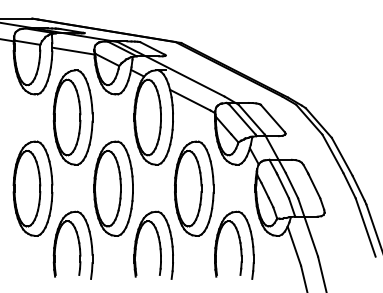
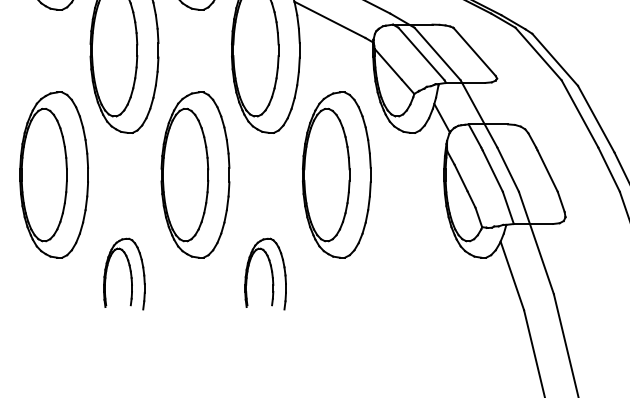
part: (72, 244) -> (123, 272), size x0.6
part: (153, 244) -> (265, 272), size x0.6
part: (234, 244) -> (407, 272), removed

